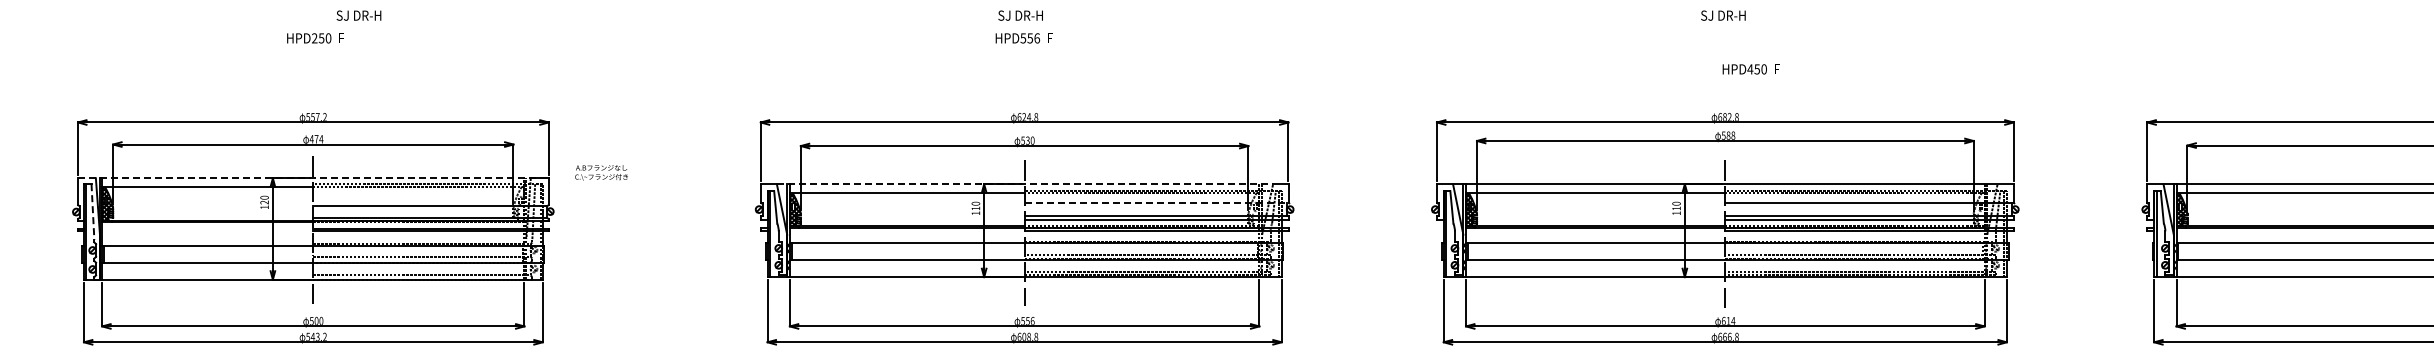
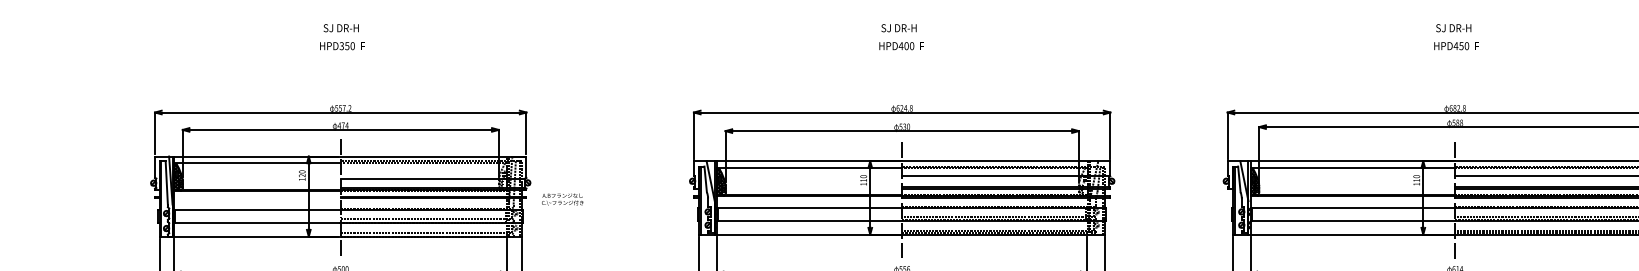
text: (358, 15) -> (340, 28), moved
text: (314, 38) -> (341, 46), HPD250 -> HPD350
text: (1030, 38) -> (906, 46), HPD556 -> HPD400
text: (1750, 69) -> (1456, 46), moved
text: (601, 172) -> (562, 199), moved
line: (313, 178) -> (340, 156), dashed -> solid
line: (1025, 184) -> (902, 161), dashed -> solid
line: (1156, 202) -> (1006, 175), dashed -> solid
line: (92, 212) -> (166, 183), dashed -> solid

